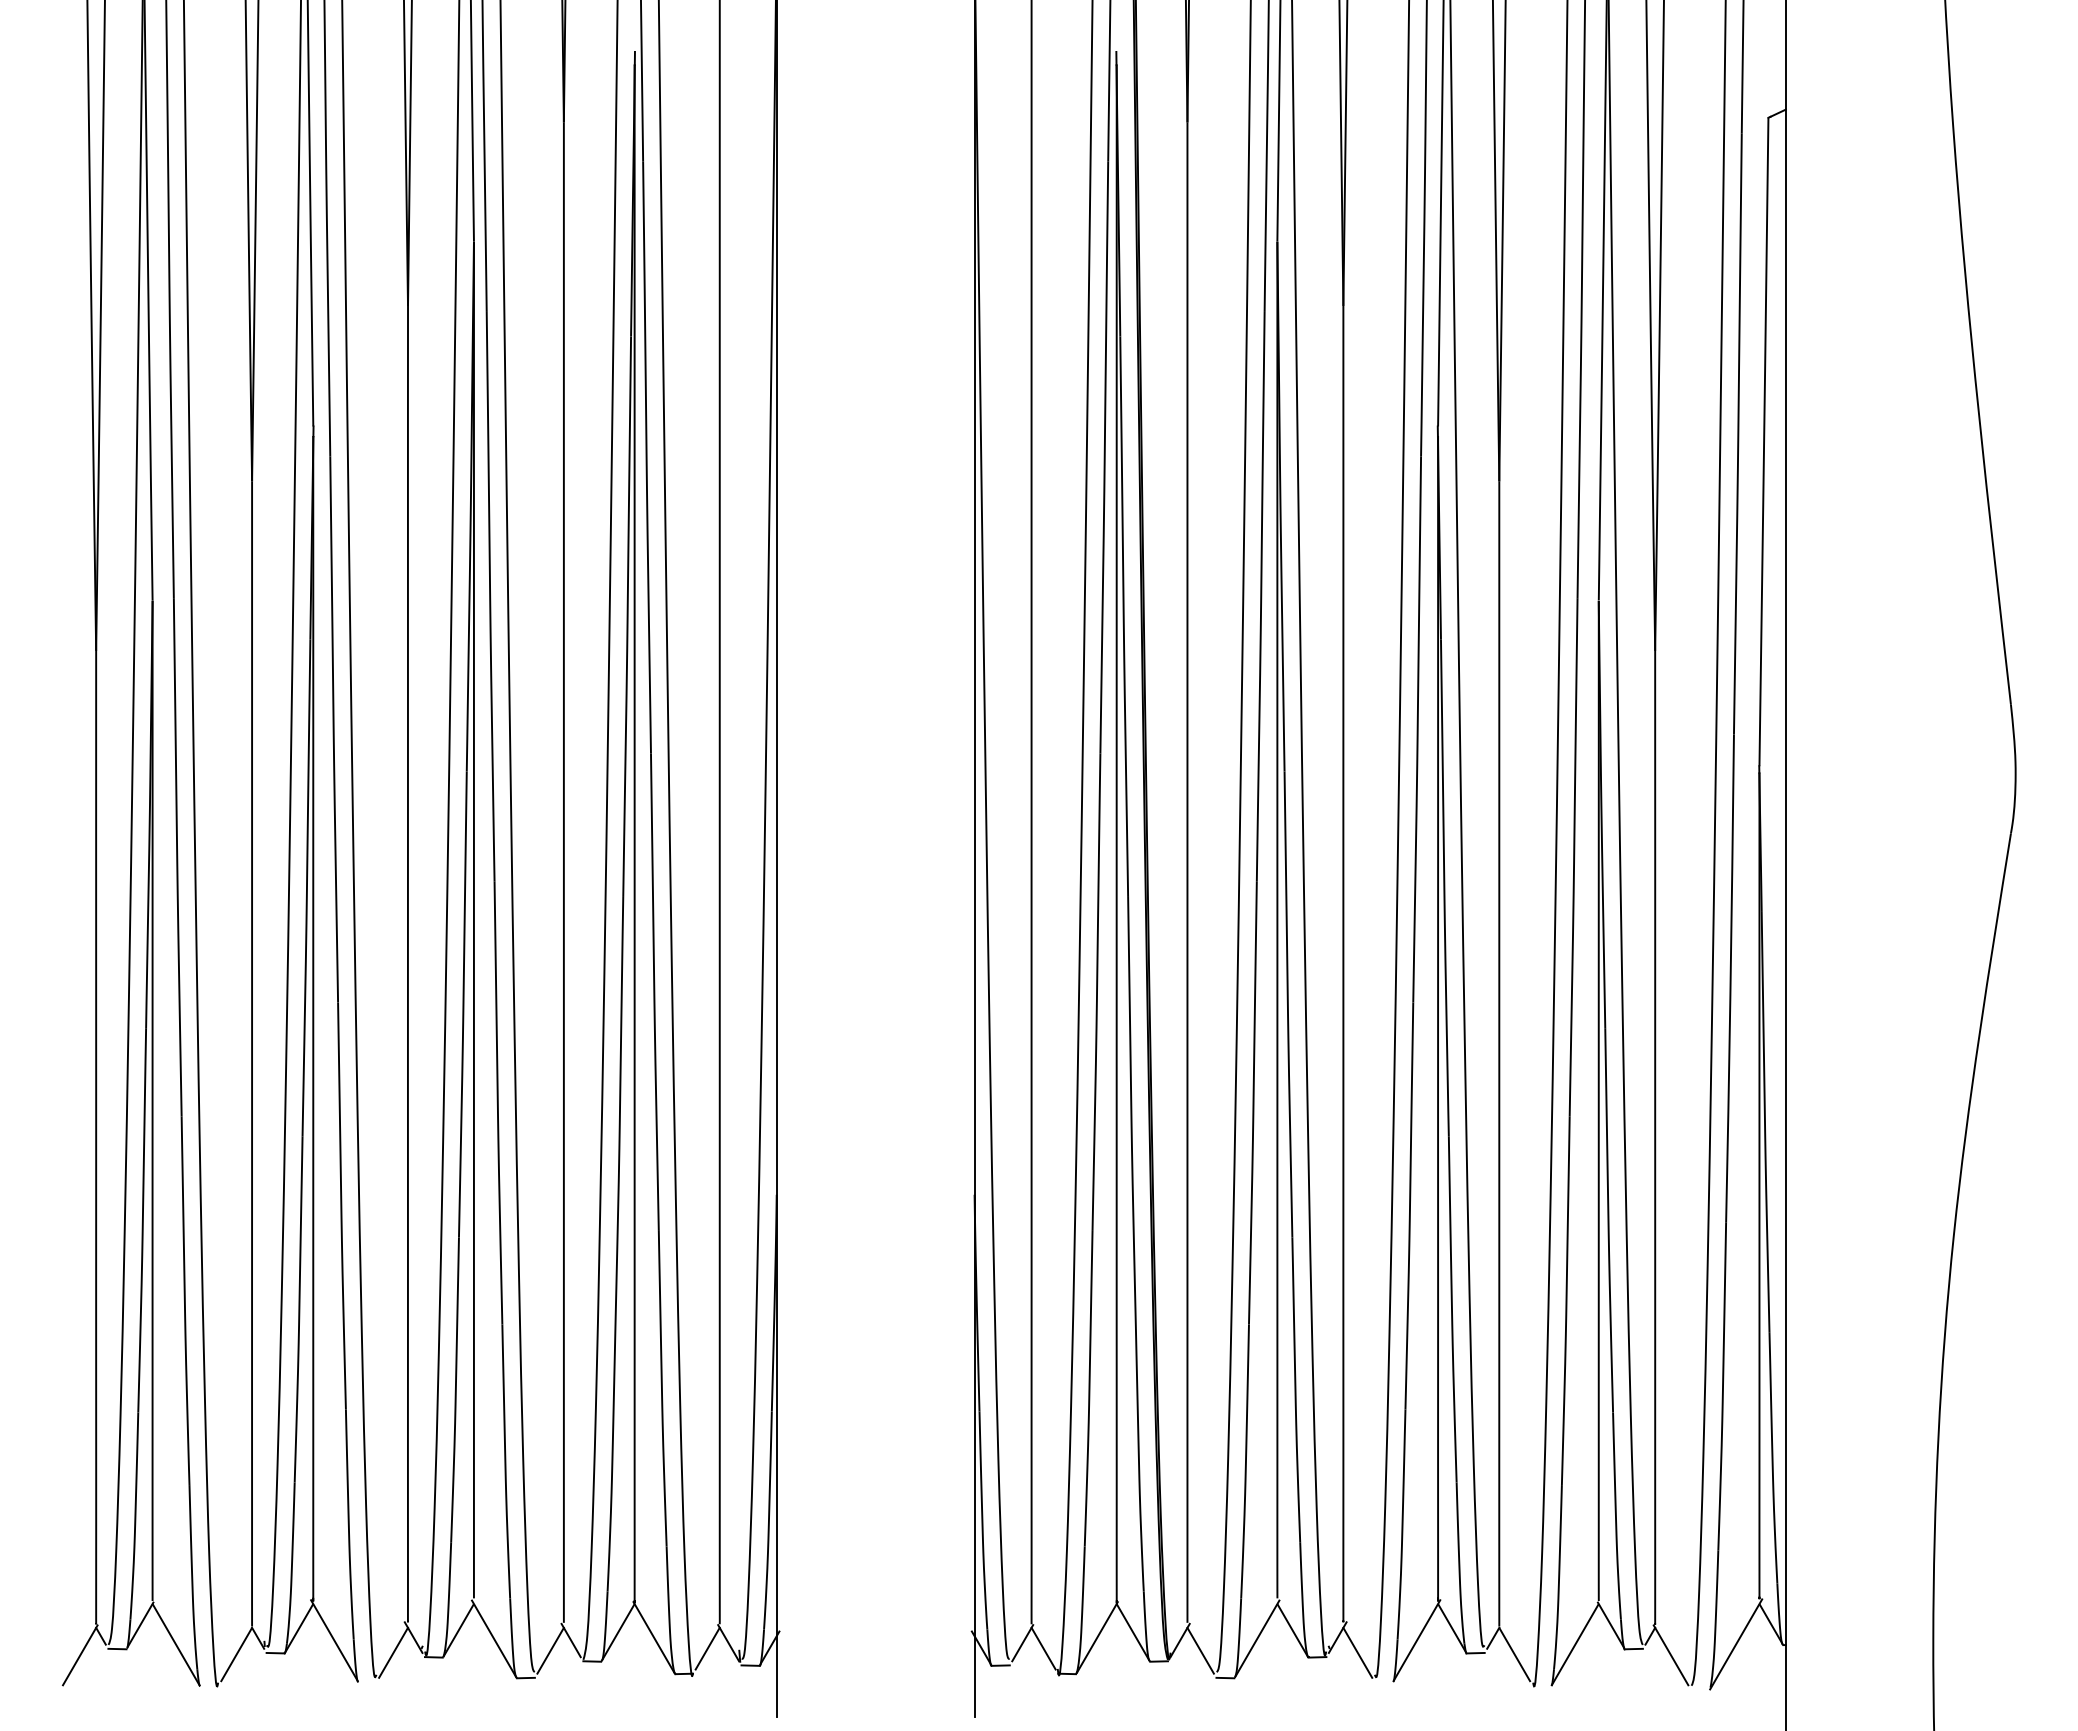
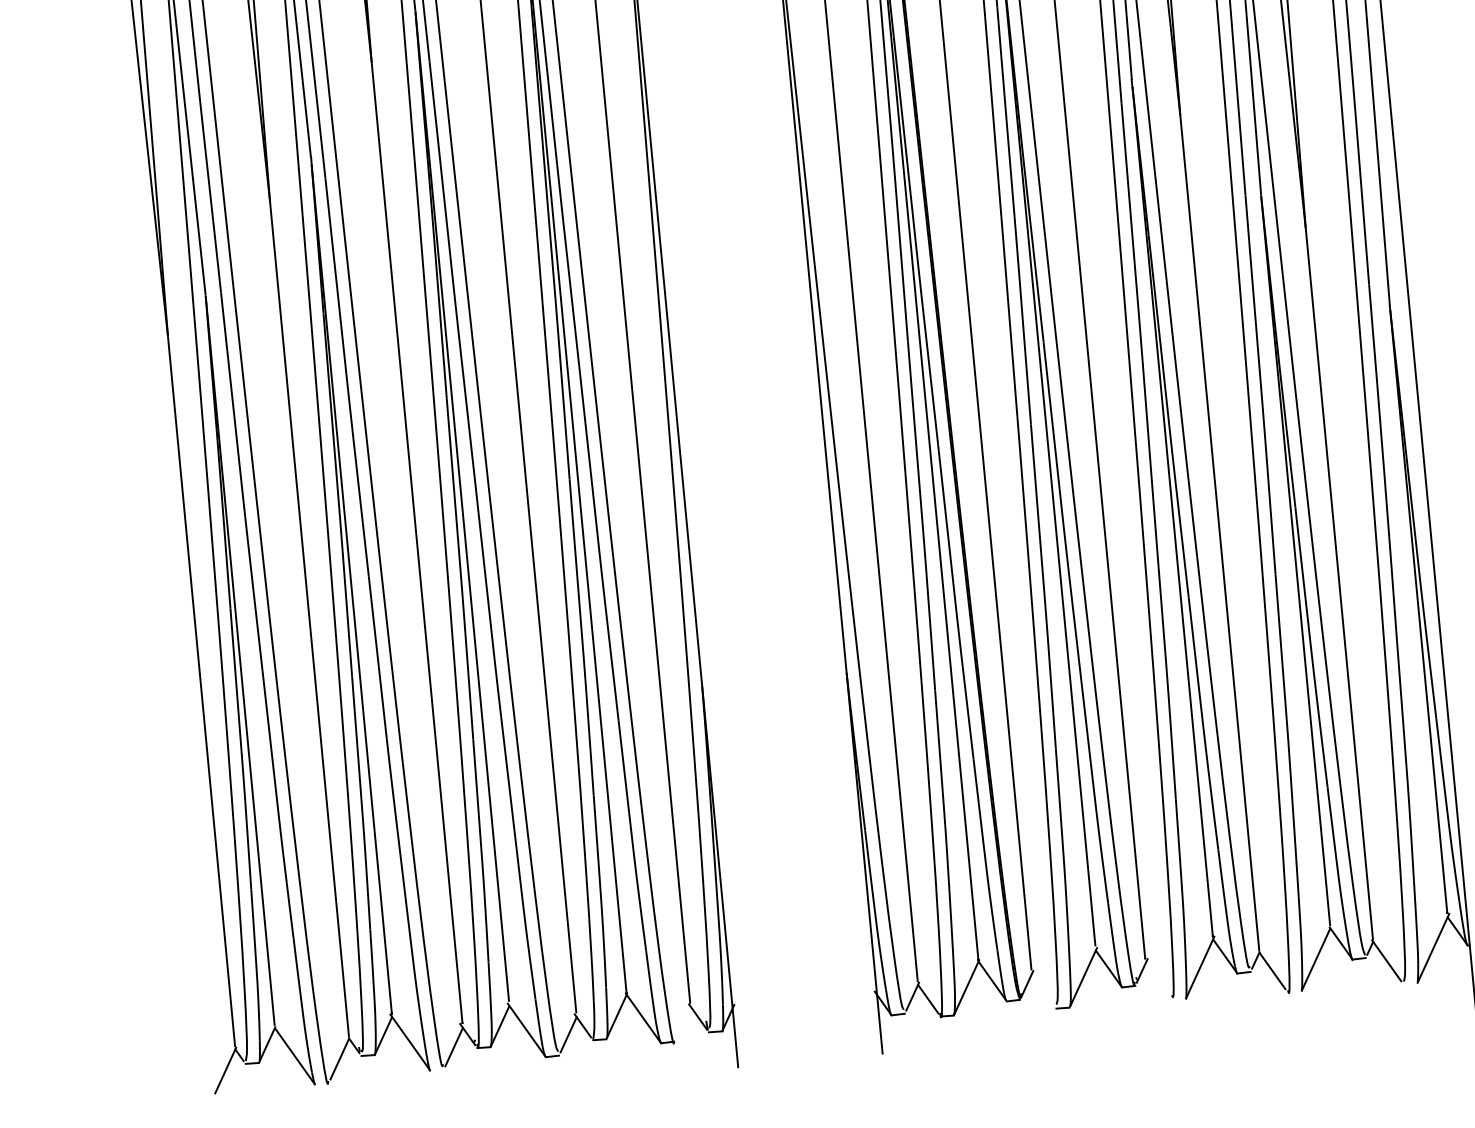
line: (707, 1648) -> (682, 1022), removed
line: (1200, 1650) -> (1042, 989), removed
line: (1357, 1652) -> (1157, 980), removed

